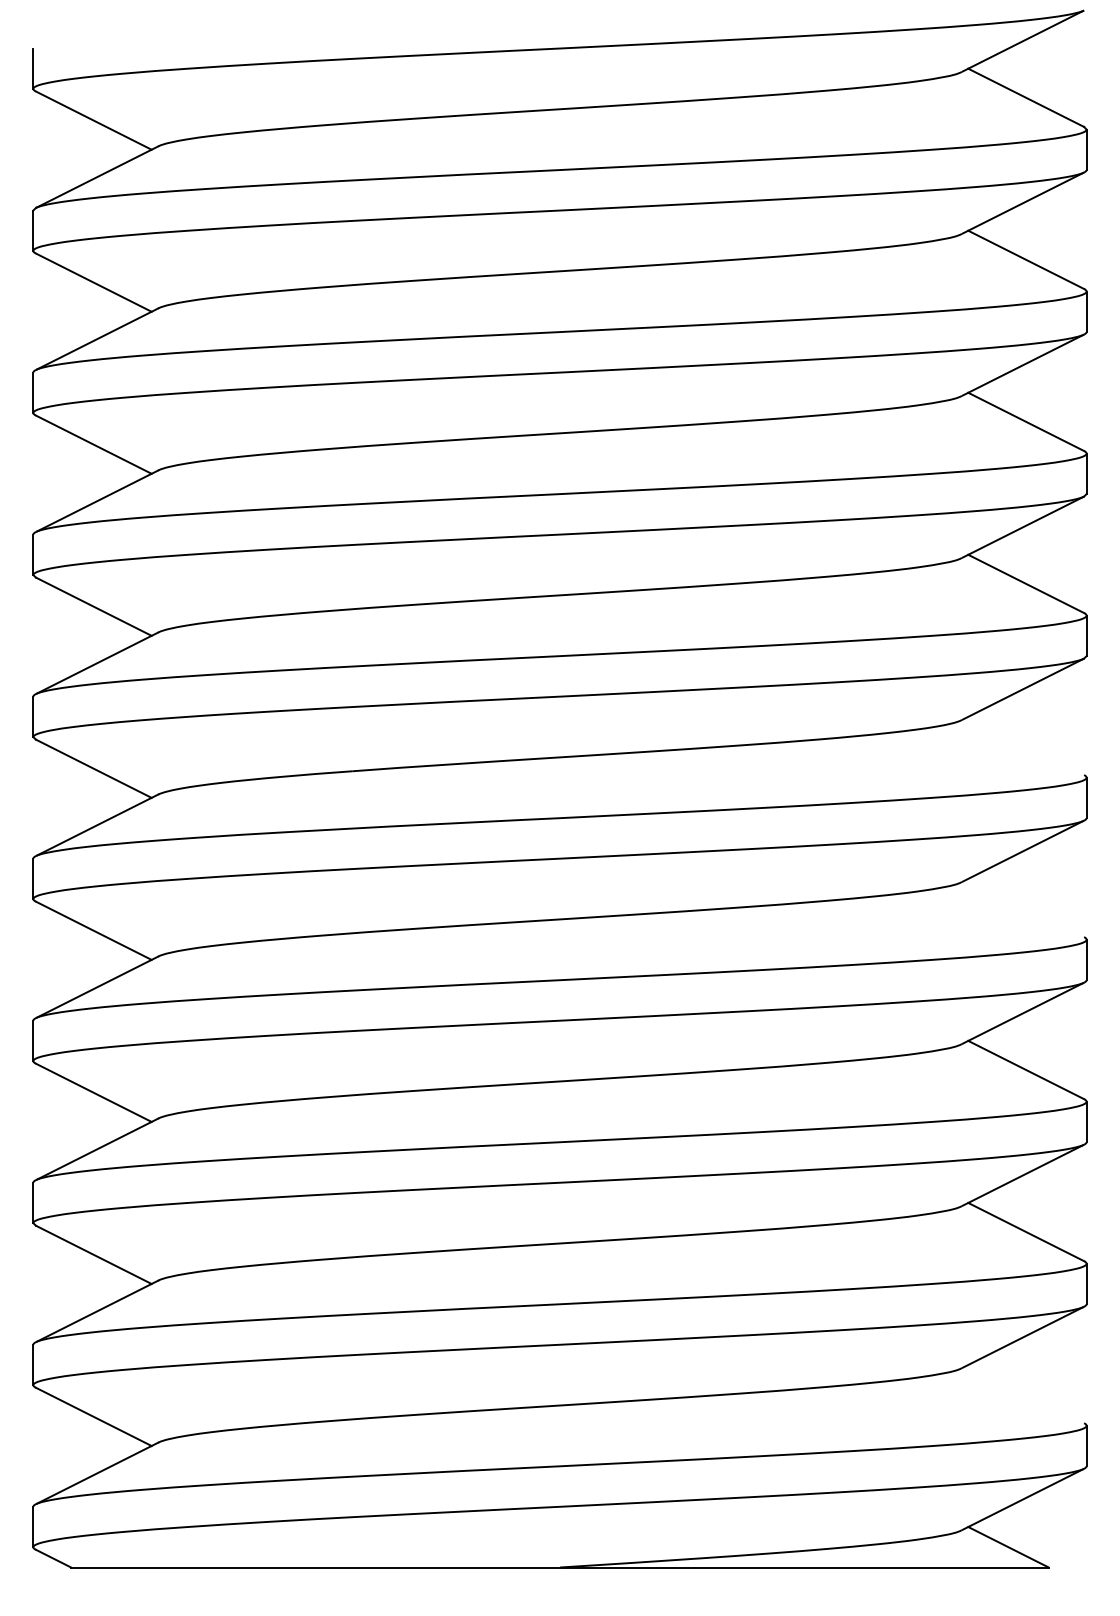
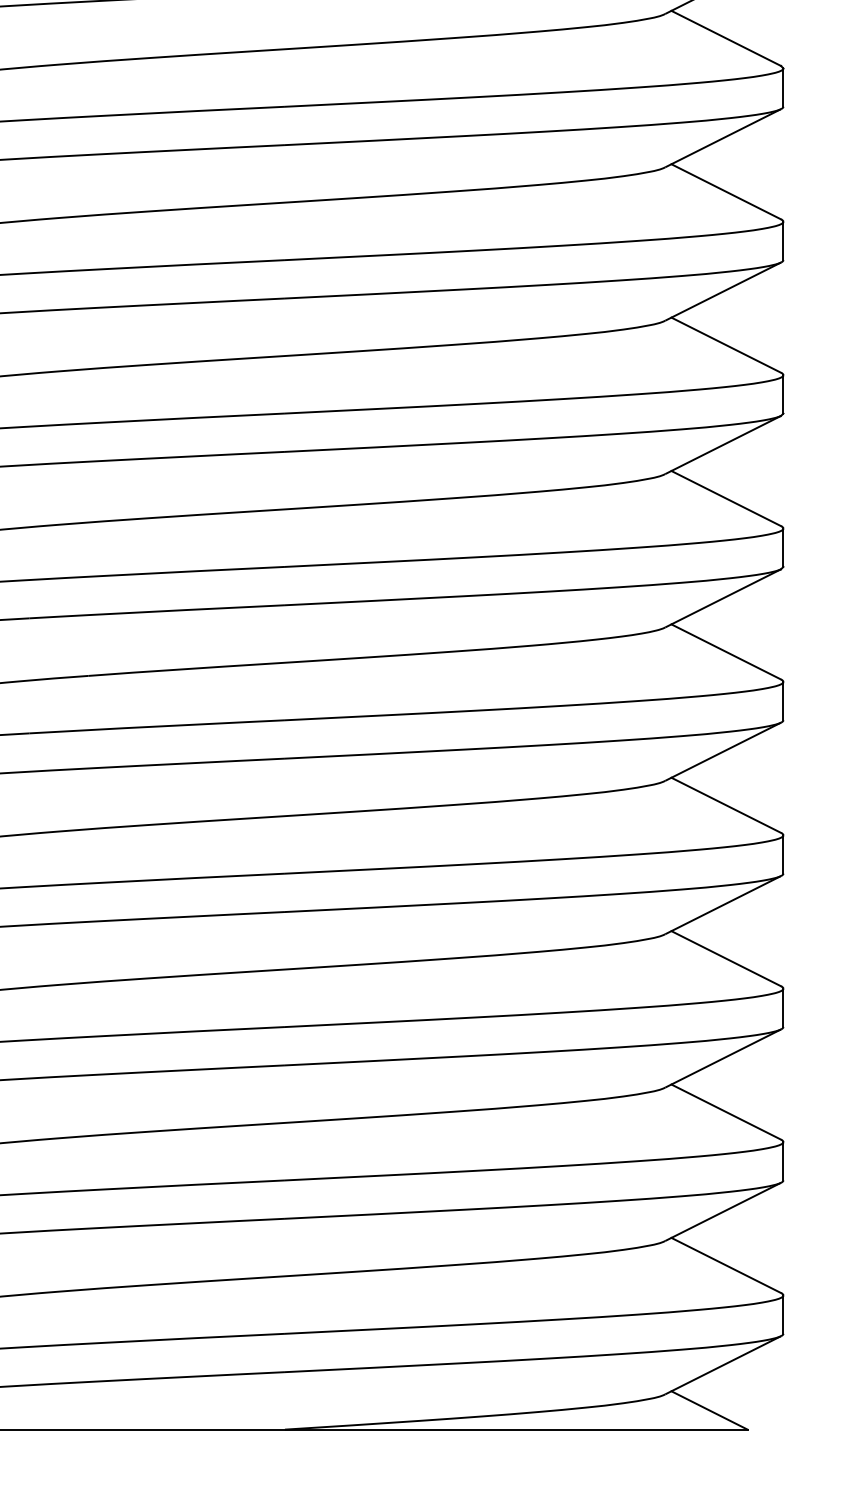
line: (1026, 745) -> (726, 651), added
line: (1026, 907) -> (726, 804), added
line: (1026, 1393) -> (726, 1264), added

